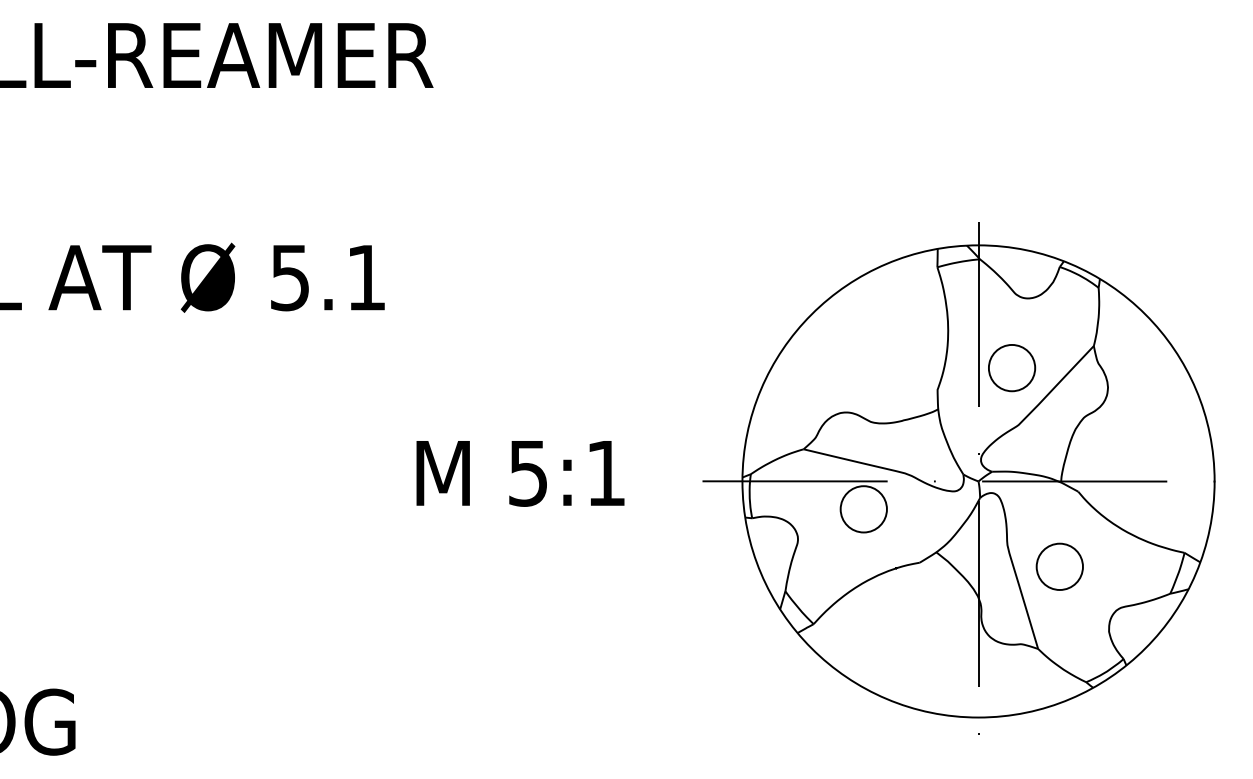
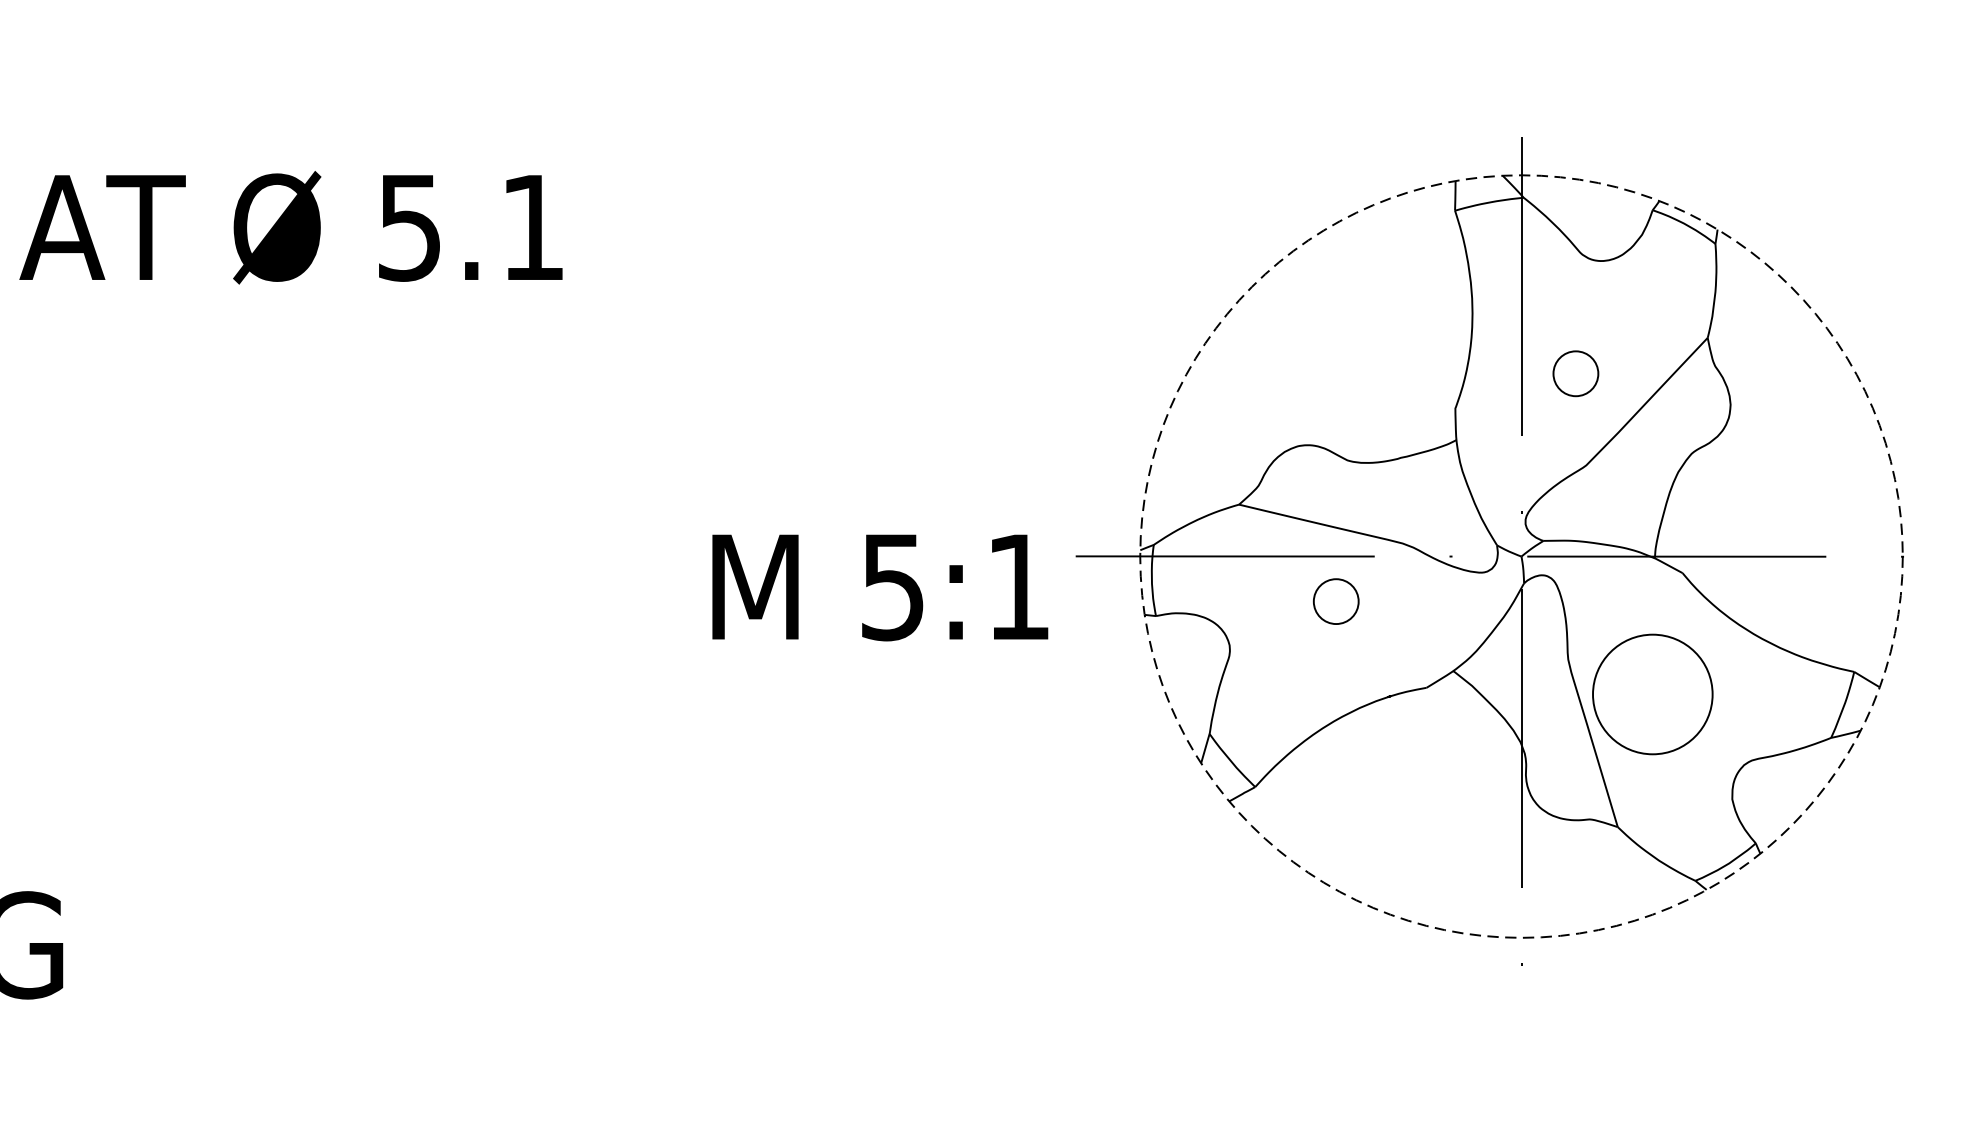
circle: (1012, 368) -> (1576, 374), size x0.6
text: (520, 473) -> (880, 587), moved
circle: (978, 481) -> (1521, 556), solid -> dashed
circle: (863, 509) -> (1335, 601), size x0.6
circle: (1059, 566) -> (1652, 693), size x1.6

